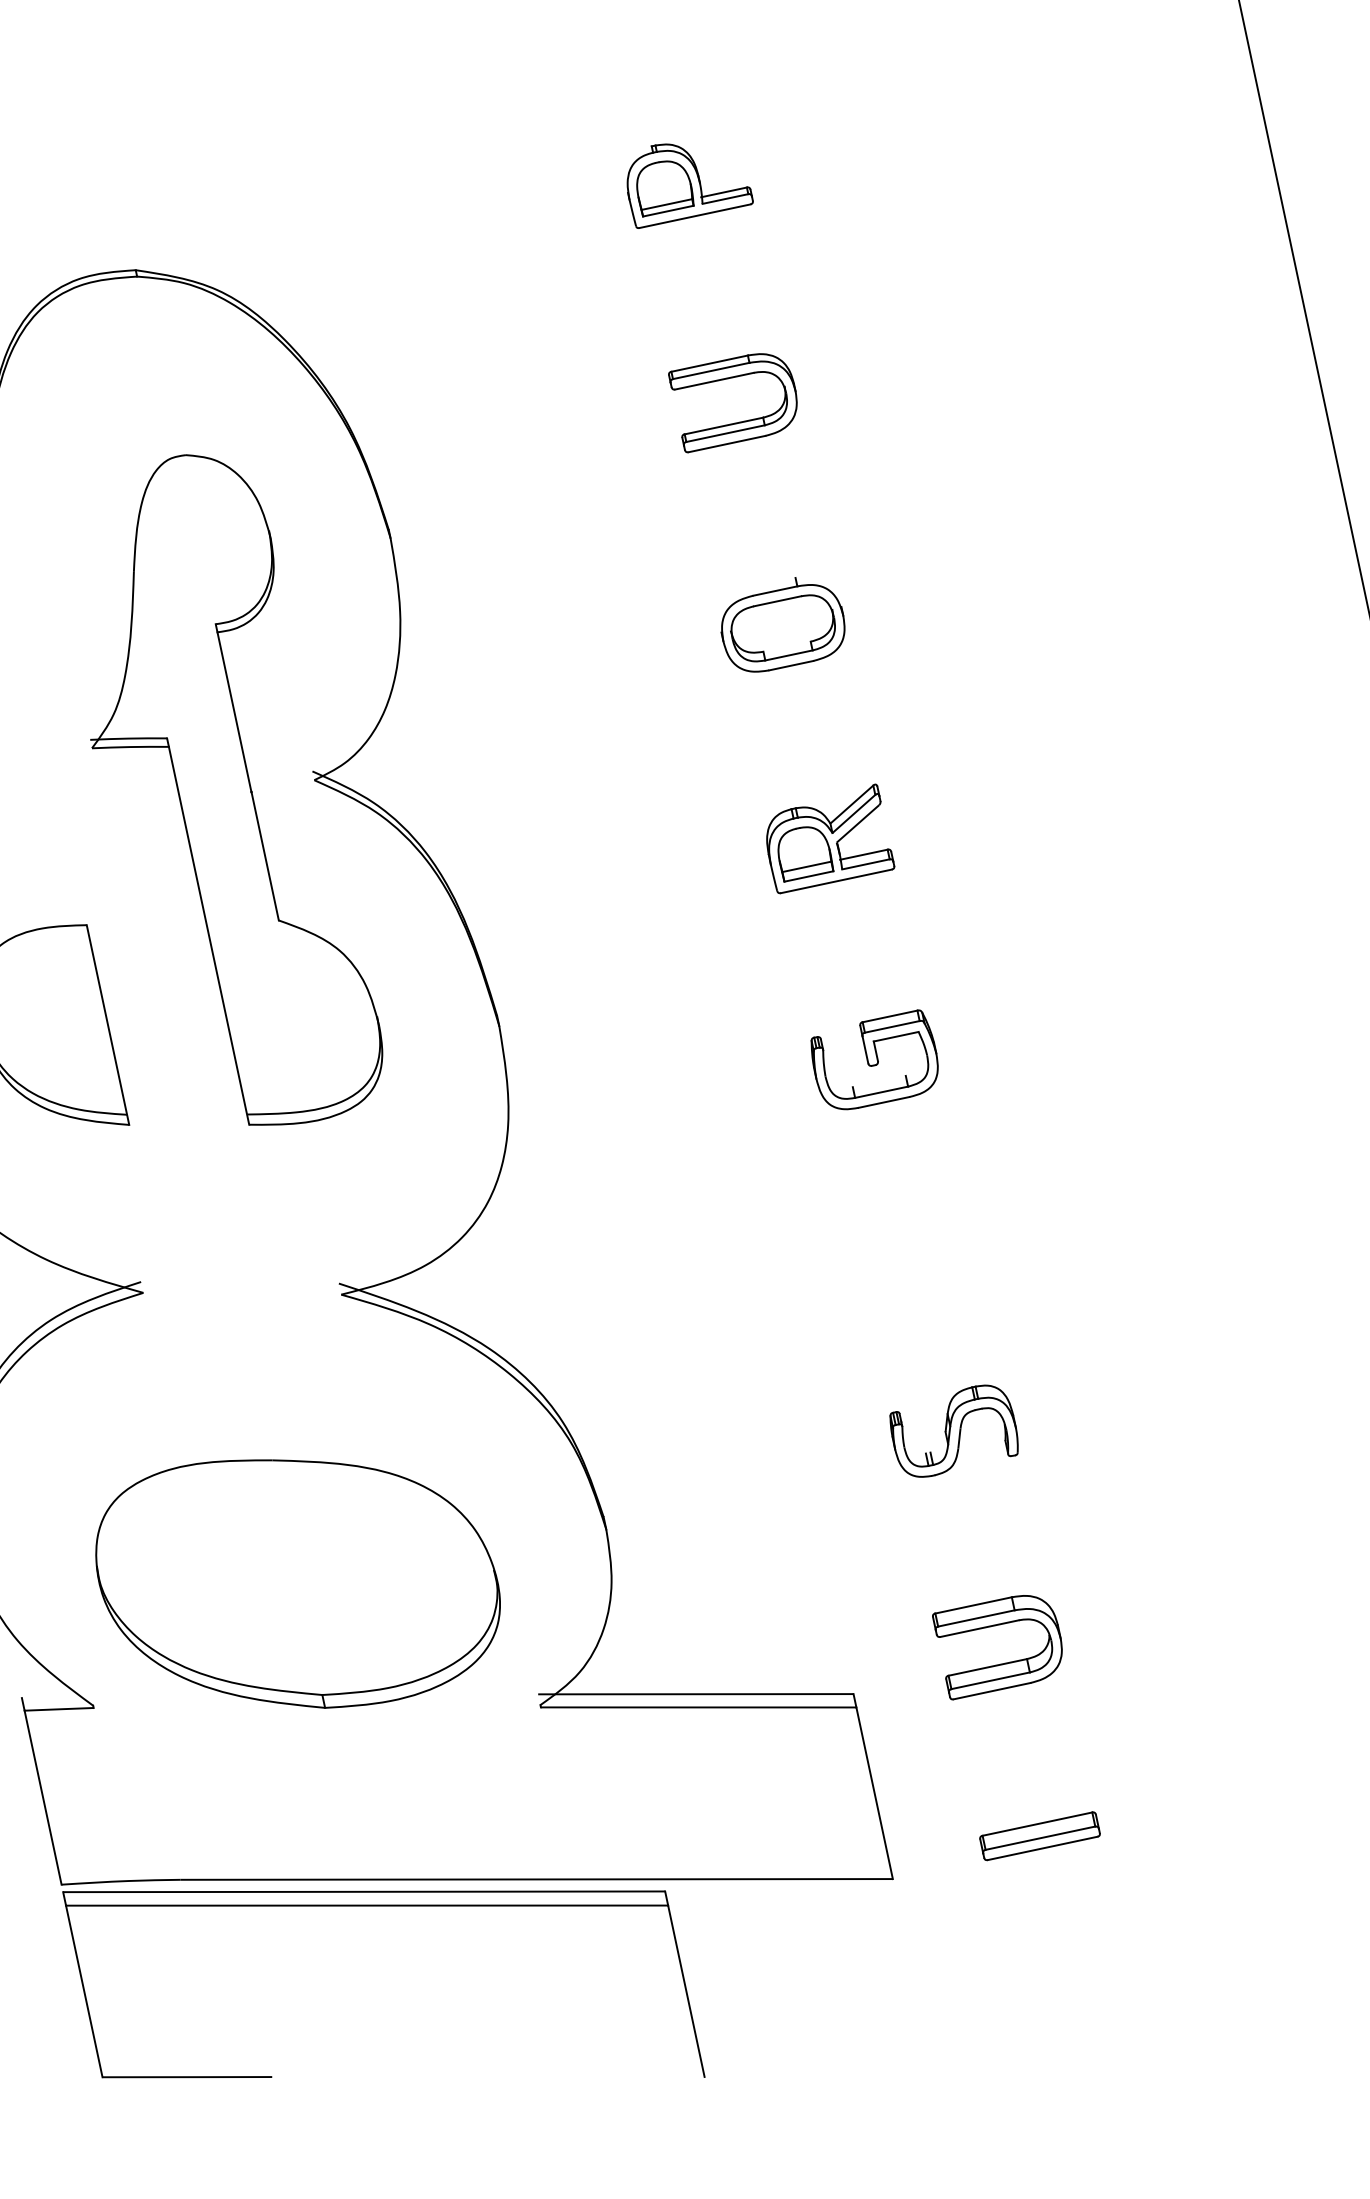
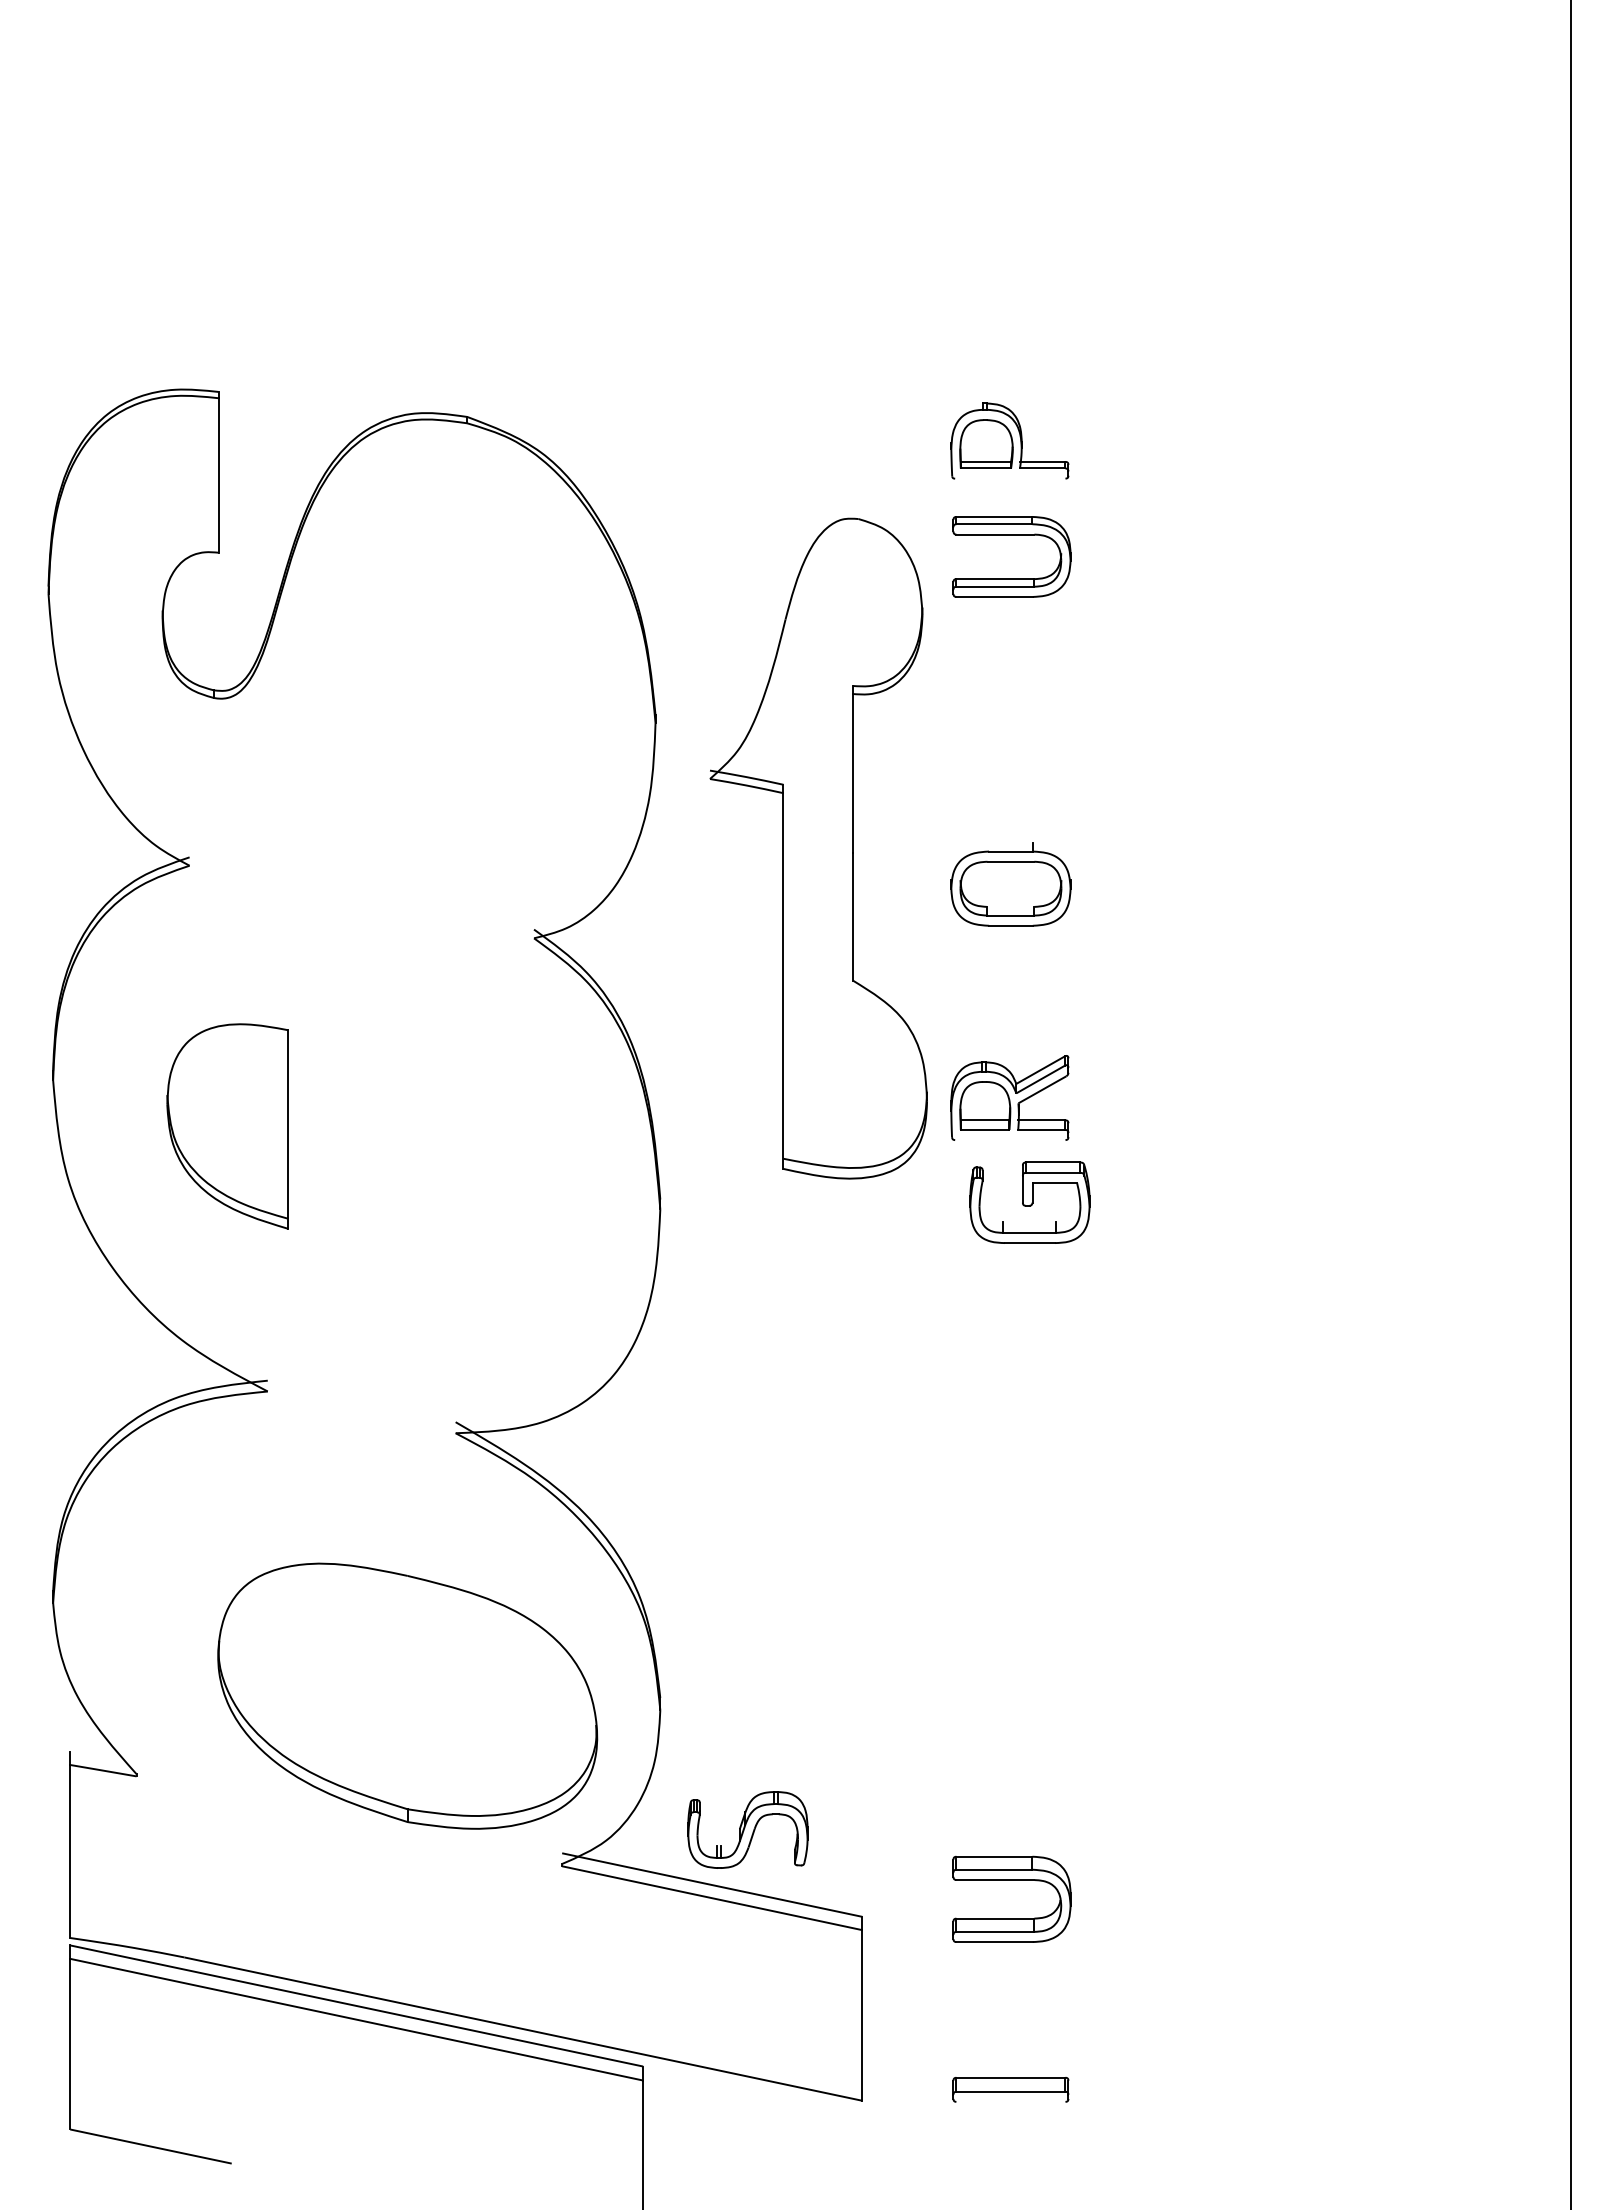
line: (695, 215) -> (1010, 478), removed
part: (730, 378) -> (1011, 535), moved
part: (215, 795) -> (818, 848), moved
line: (836, 881) -> (1010, 1140), removed
part: (874, 1061) -> (1029, 1202), moved
part: (953, 1430) -> (747, 1829), moved
part: (297, 1580) -> (407, 1695), moved
line: (1042, 1848) -> (1010, 2101), removed

